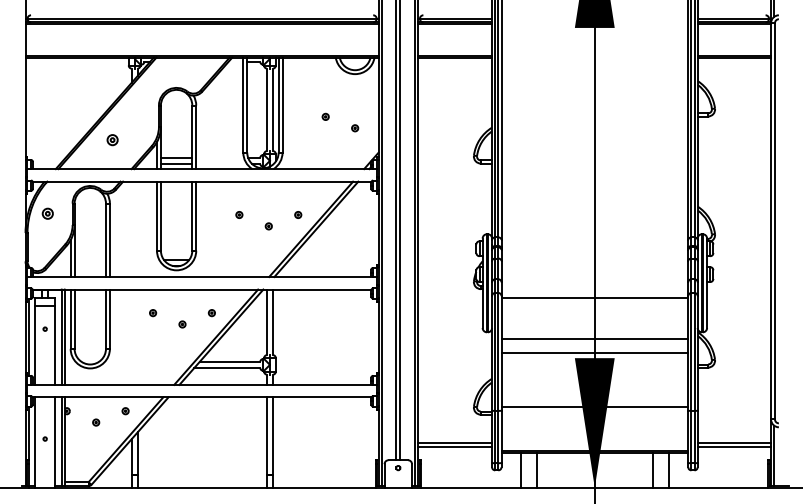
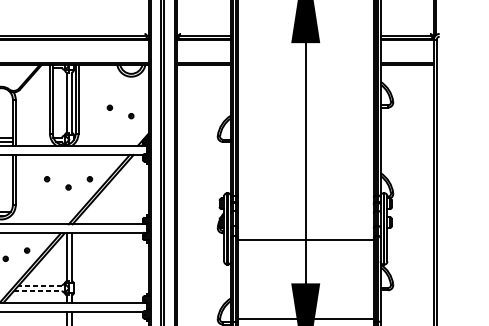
line: (594, 338) -> (305, 269), removed
line: (594, 353) -> (305, 279), removed
line: (229, 361) -> (39, 285), solid -> dashed
line: (227, 368) -> (38, 290), solid -> dashed

